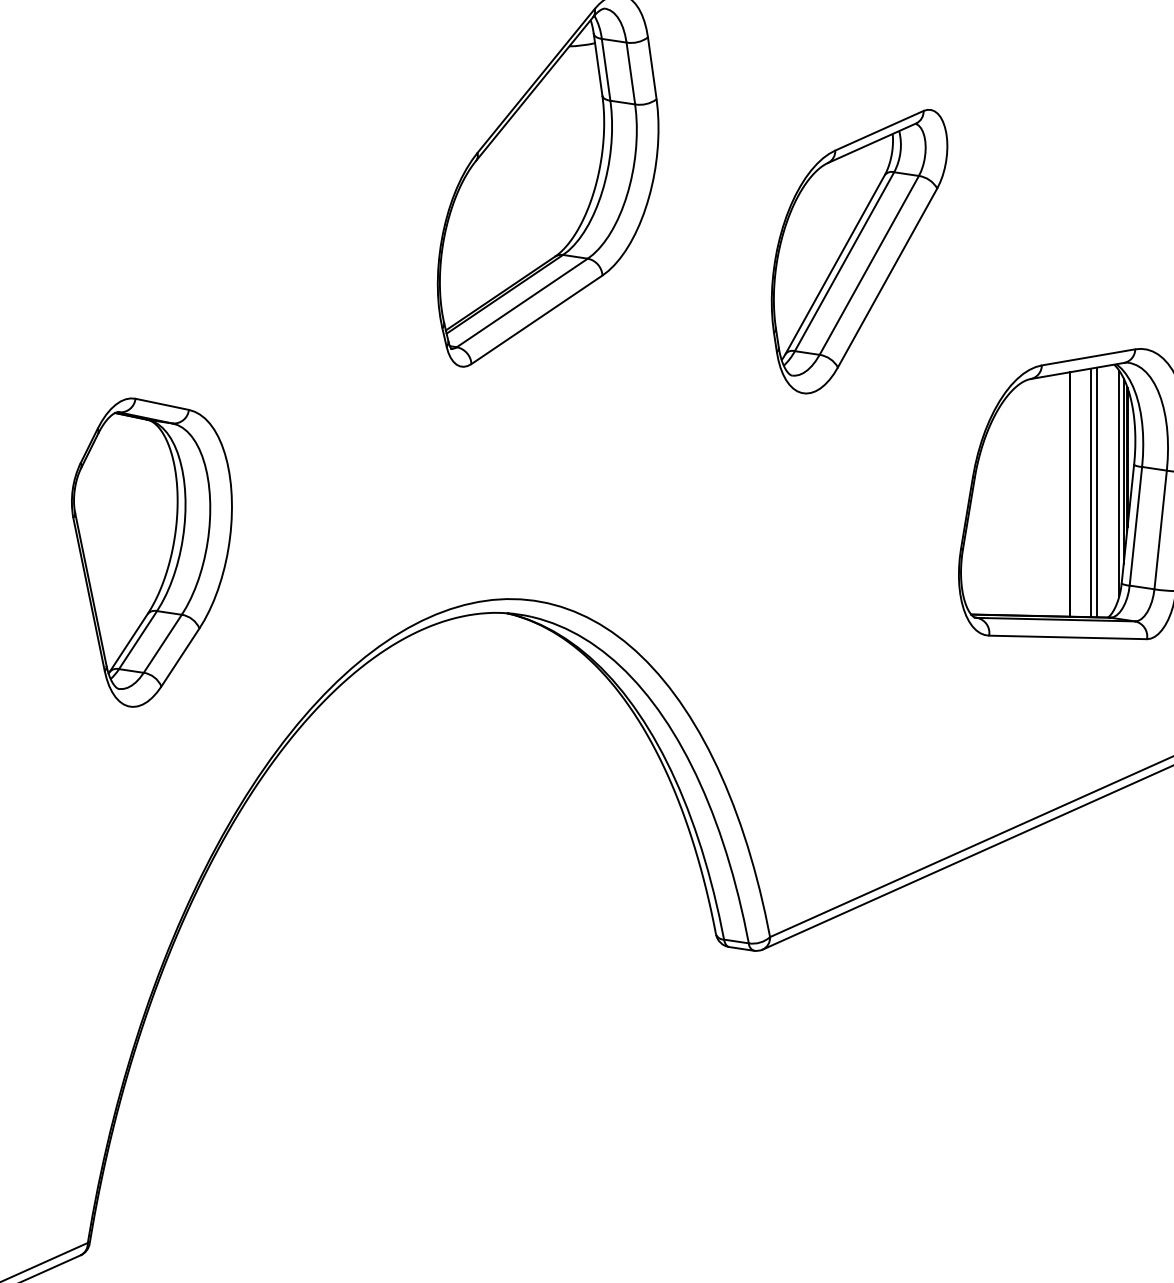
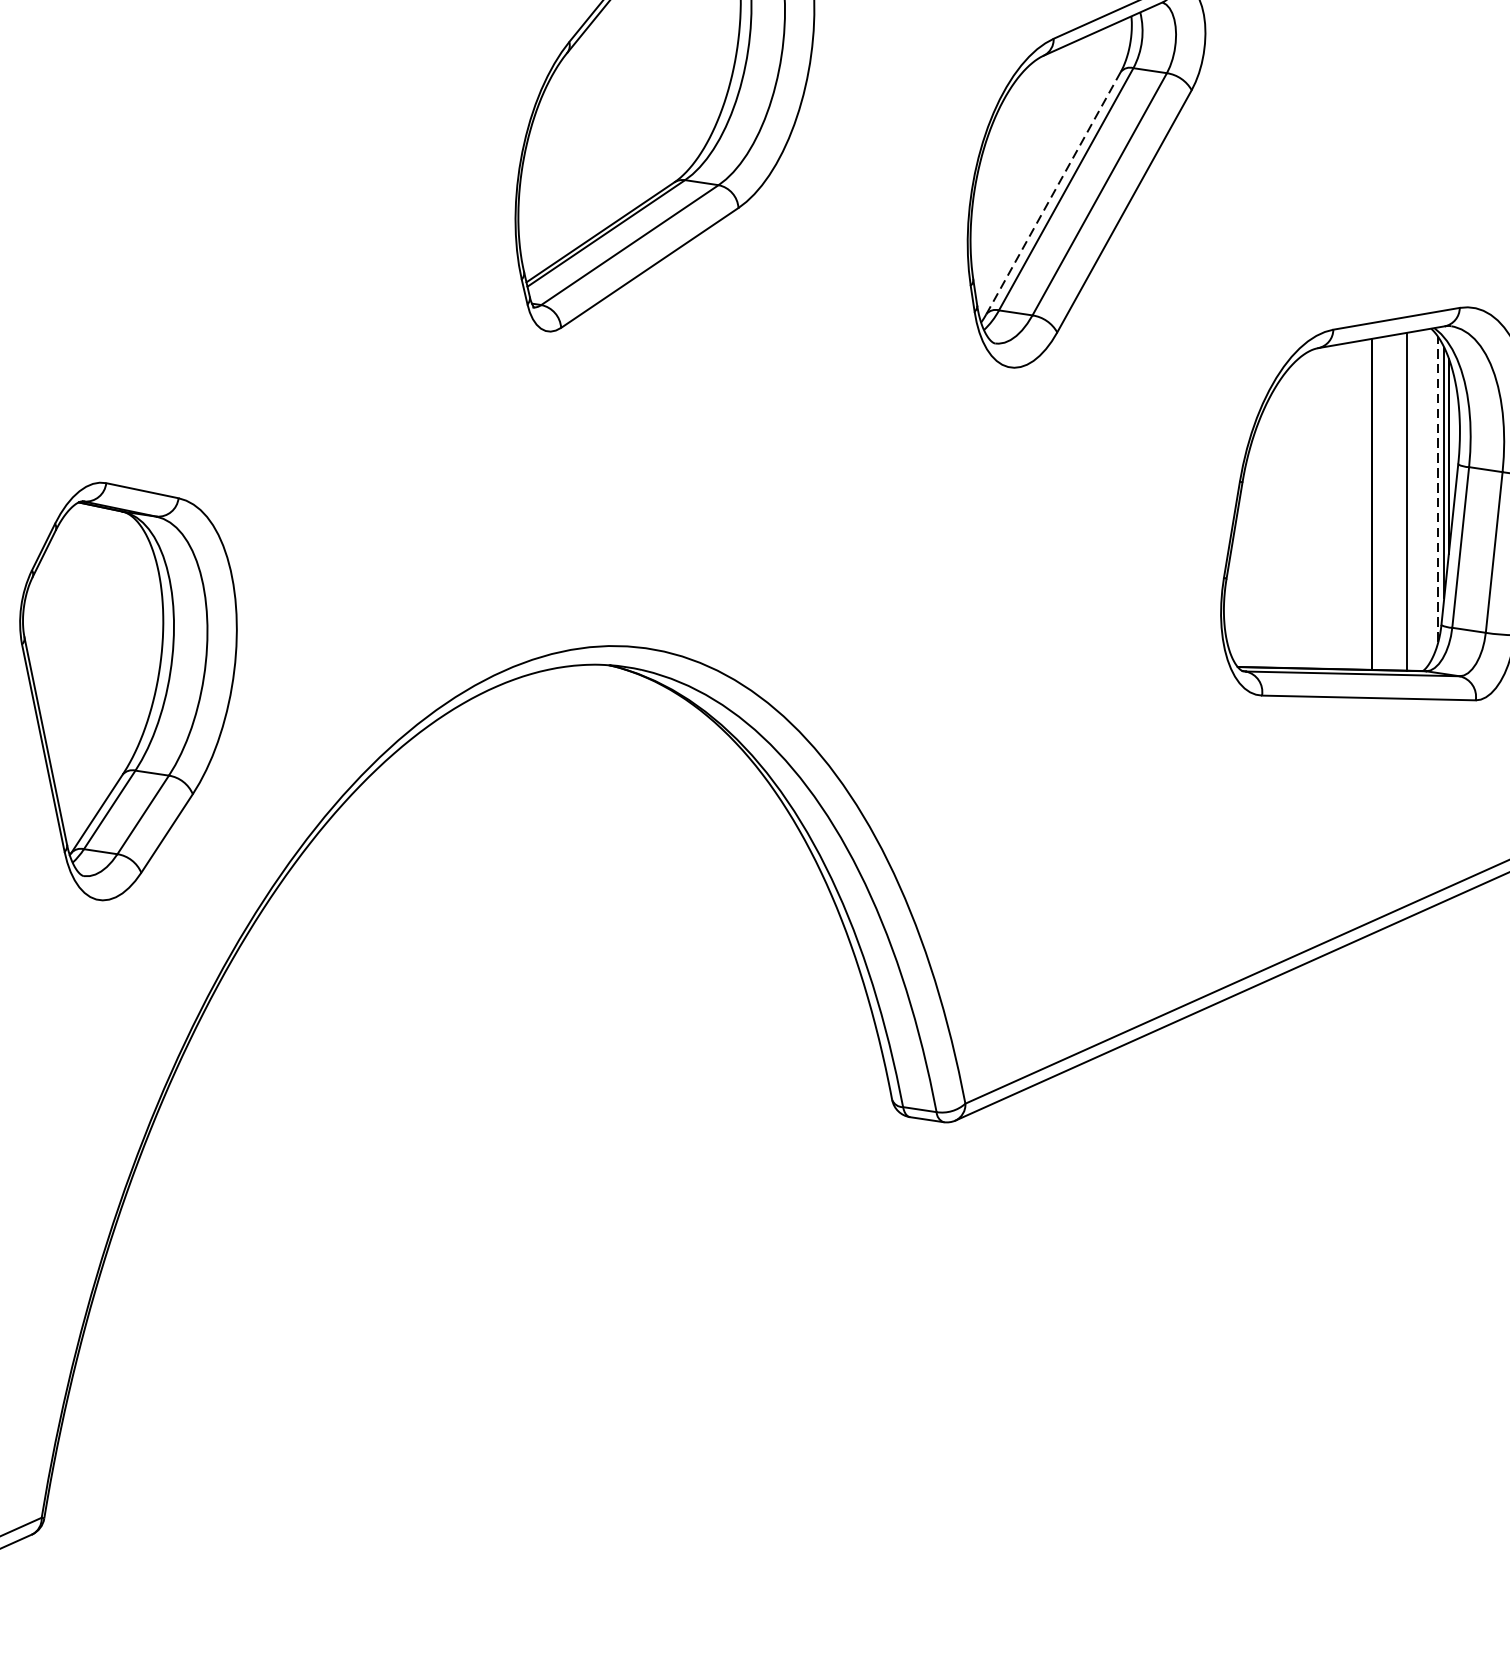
line: (834, 264) -> (1052, 193), solid -> dashed
line: (1119, 482) -> (1438, 488), solid -> dashed
line: (1090, 492) -> (1399, 501), removed
part: (151, 552) -> (127, 691), moved

